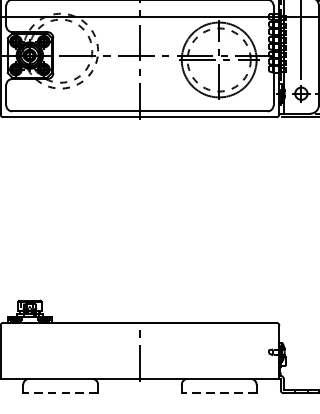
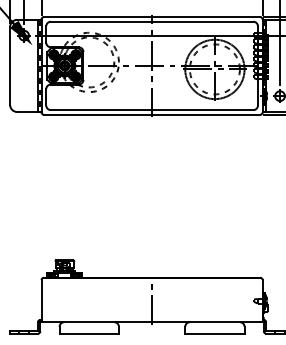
line: (60, 393) -> (89, 333), dashed -> solid
line: (218, 393) -> (214, 333), dashed -> solid

